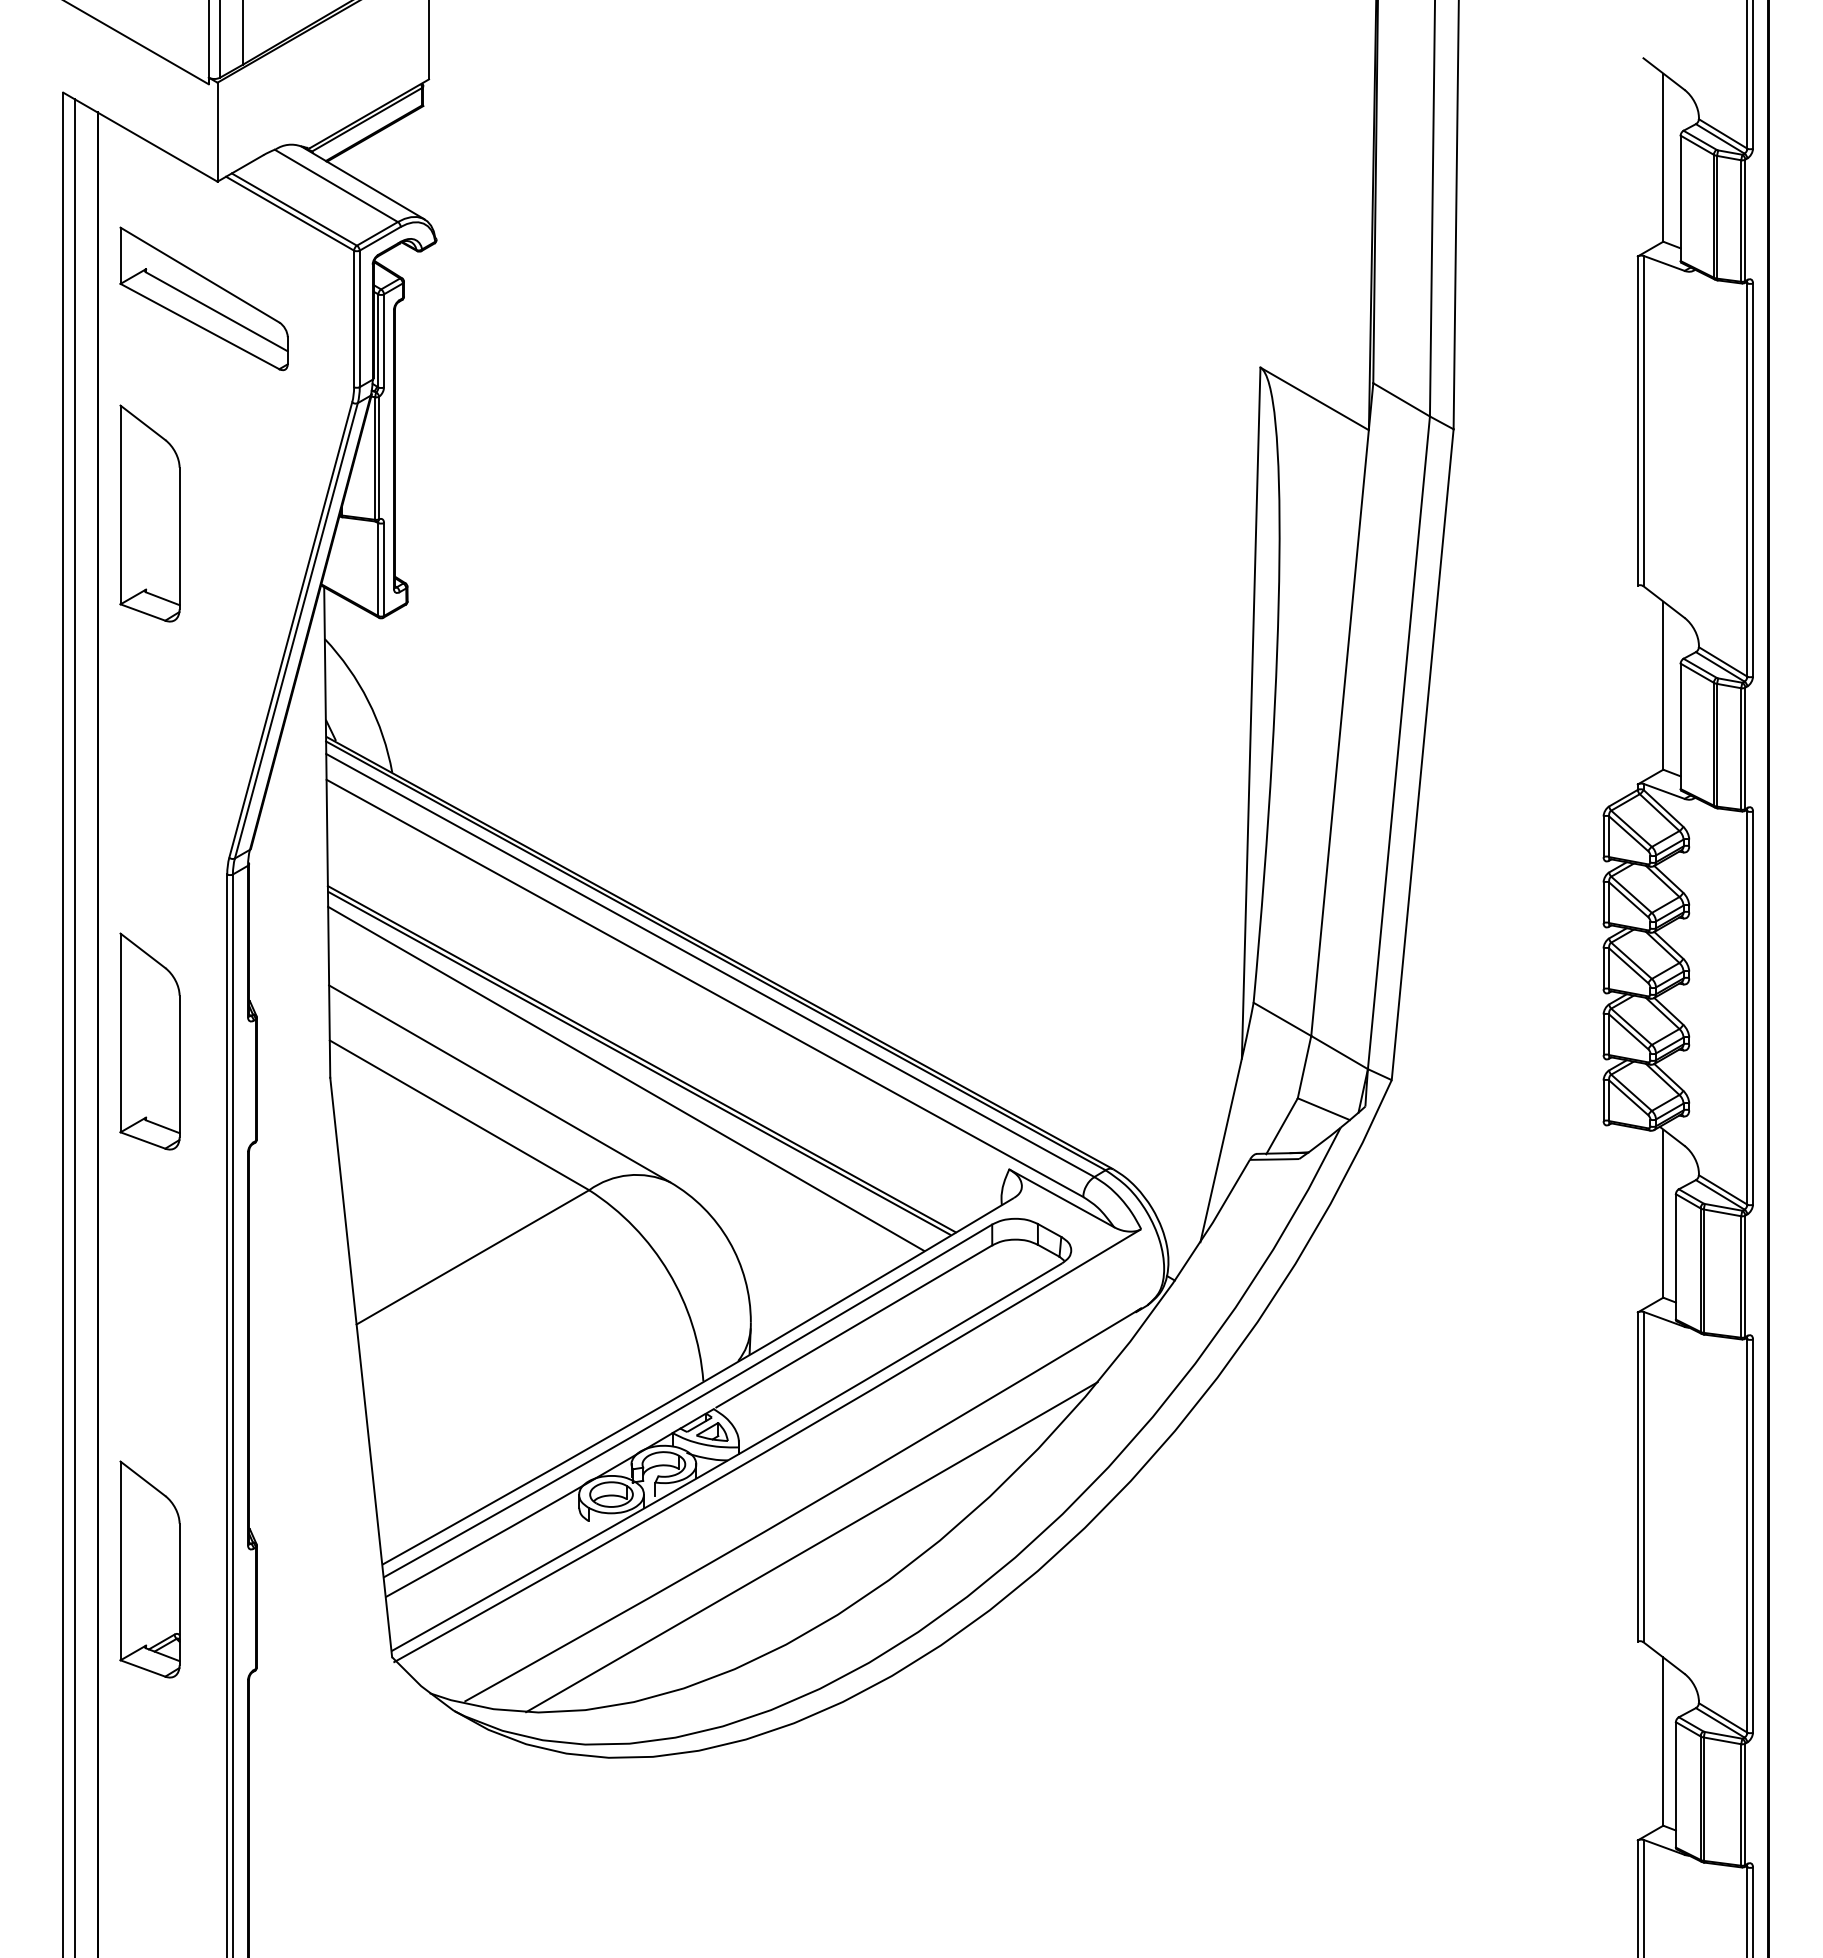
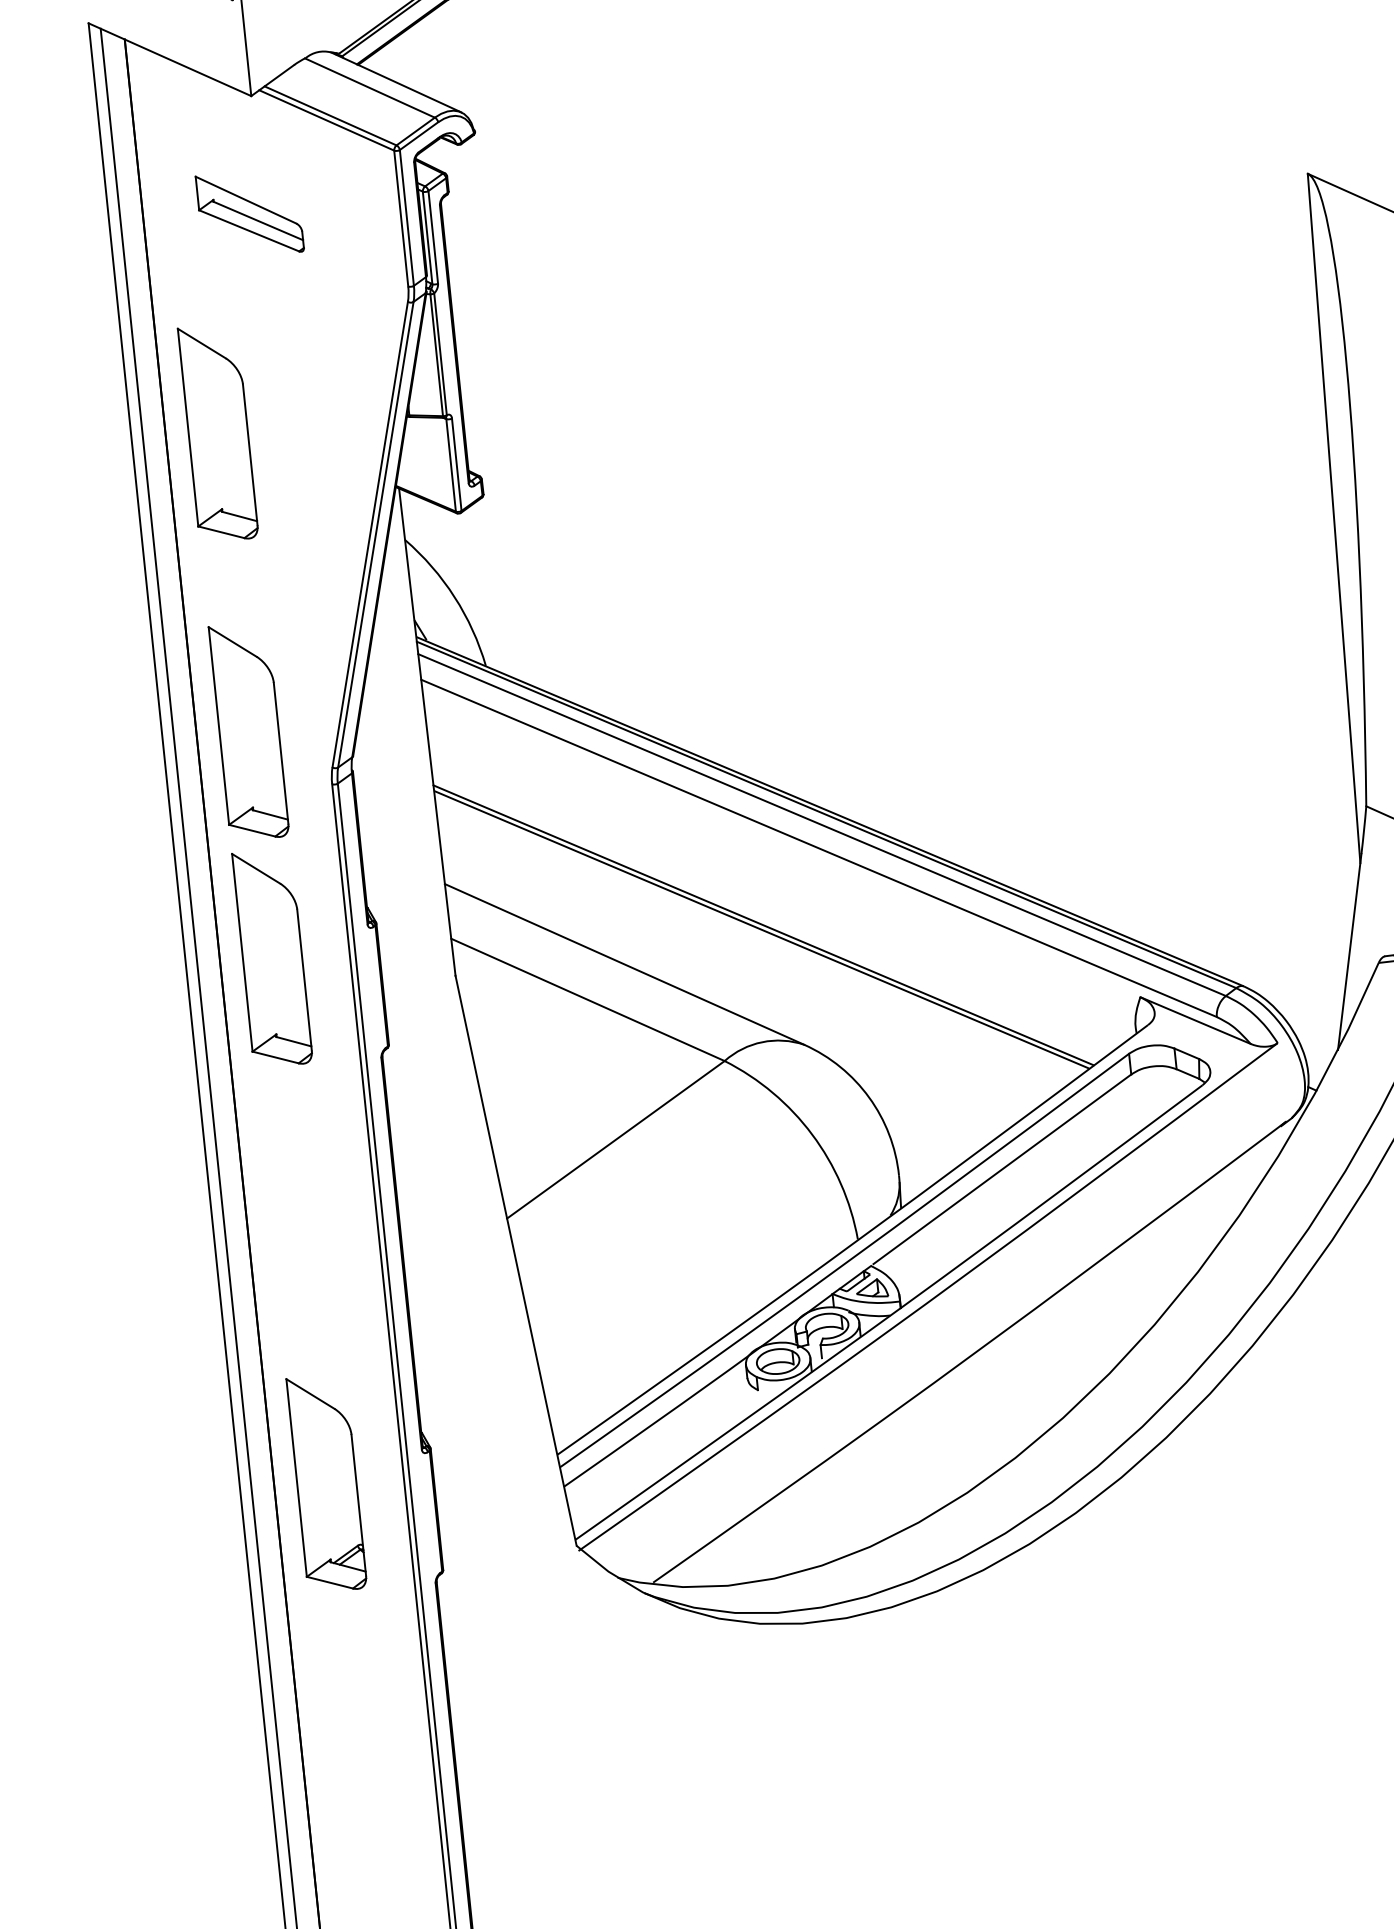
part: (203, 298) -> (249, 213), size x0.6
part: (149, 813) -> (248, 731), added
line: (626, 1078) -> (750, 946), removed
line: (811, 1547) -> (982, 1393), removed

